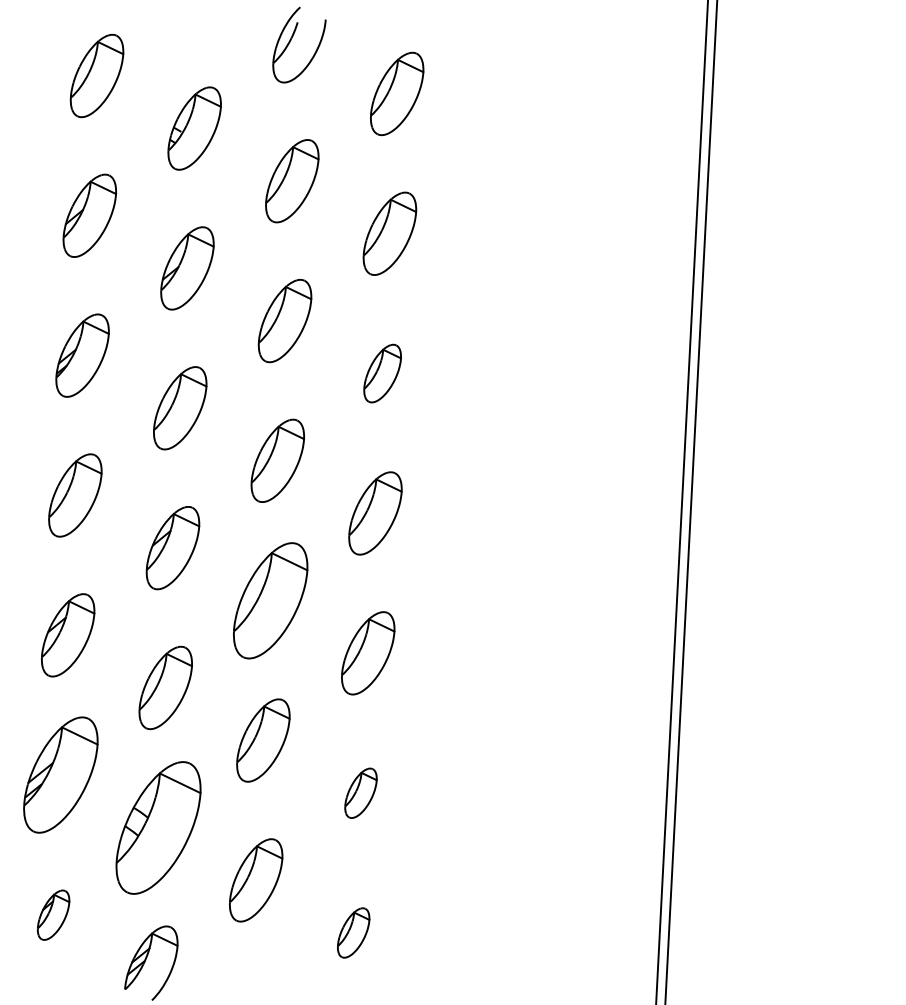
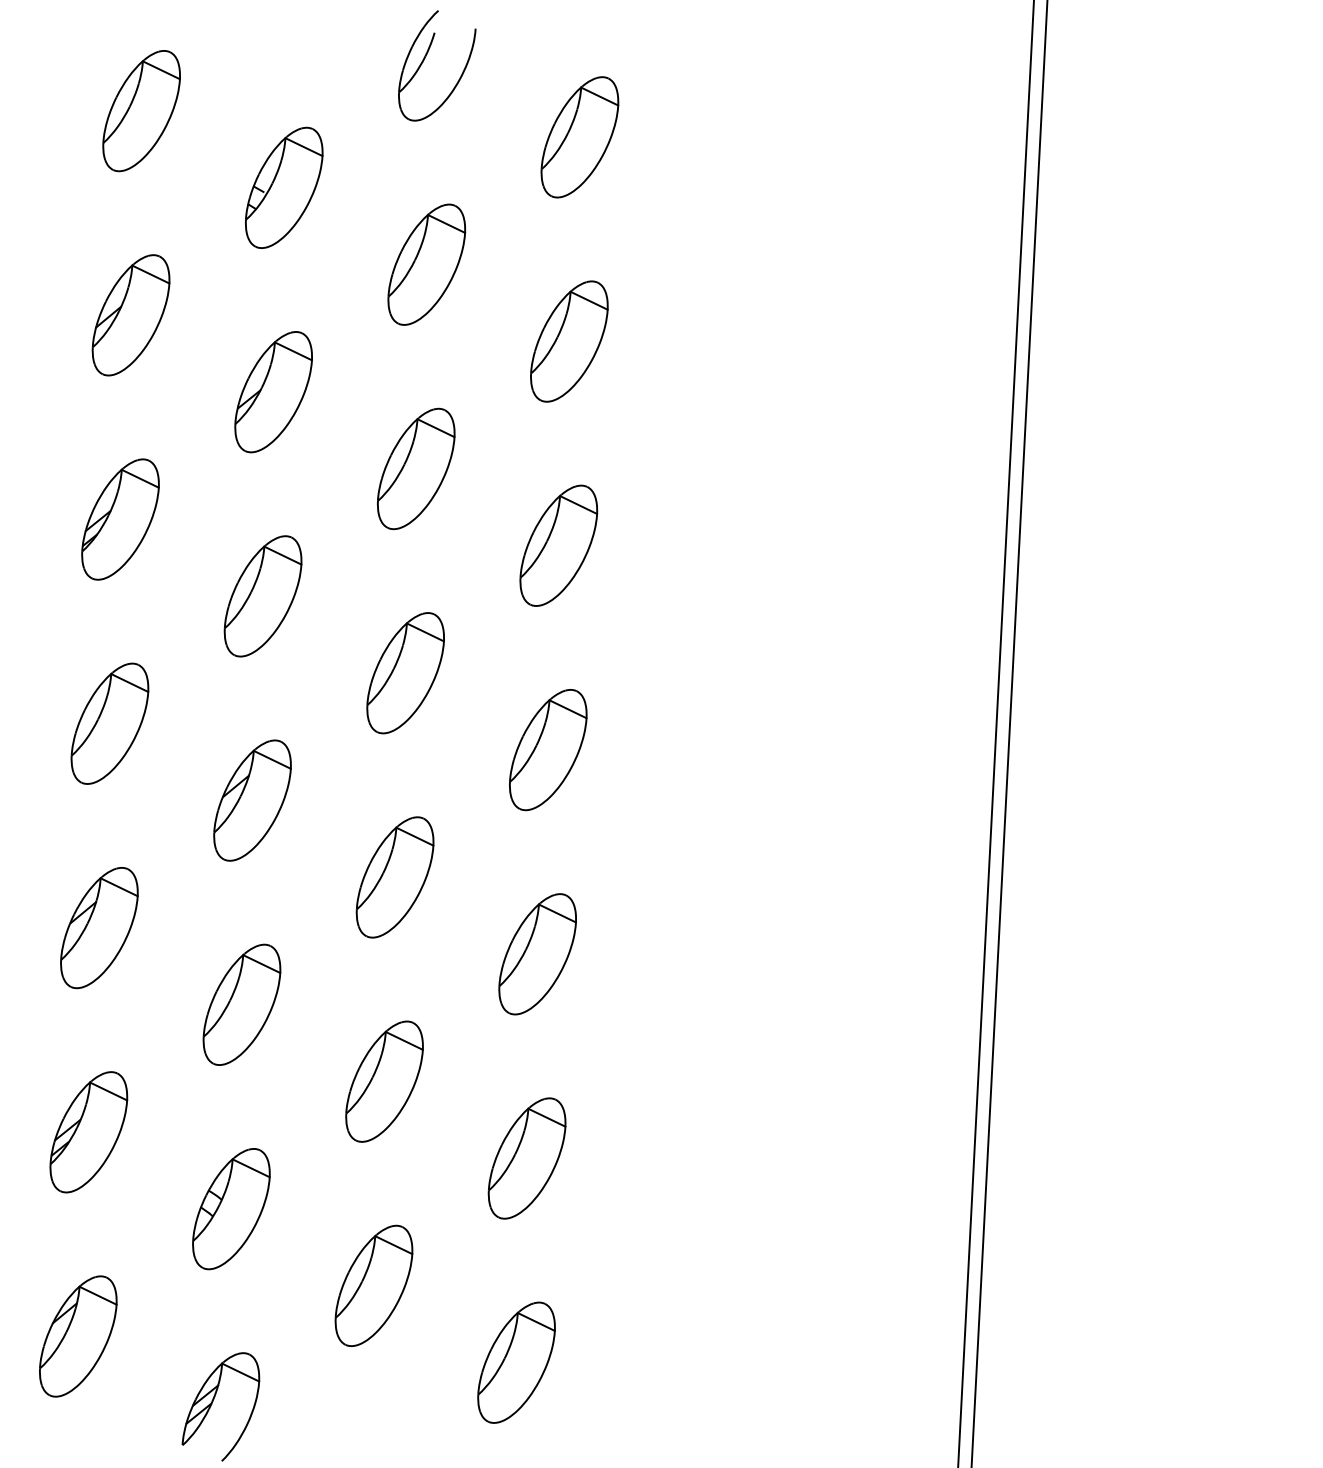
part: (382, 373) -> (558, 545), size x1.43
part: (270, 600) -> (394, 877), size x0.71
part: (60, 775) -> (88, 1132), size x0.71
part: (360, 793) -> (526, 1159), size x1.67
part: (158, 827) -> (231, 1208), size x0.62
part: (53, 915) -> (78, 1337), size x1.67
part: (353, 932) -> (516, 1362), size x1.67

